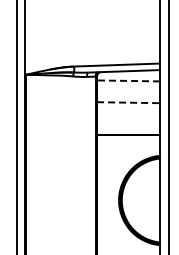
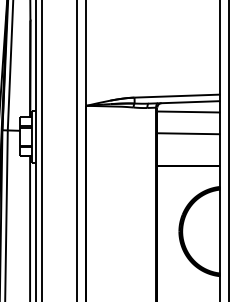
line: (128, 80) -> (188, 111), dashed -> solid
line: (129, 102) -> (189, 133), dashed -> solid

